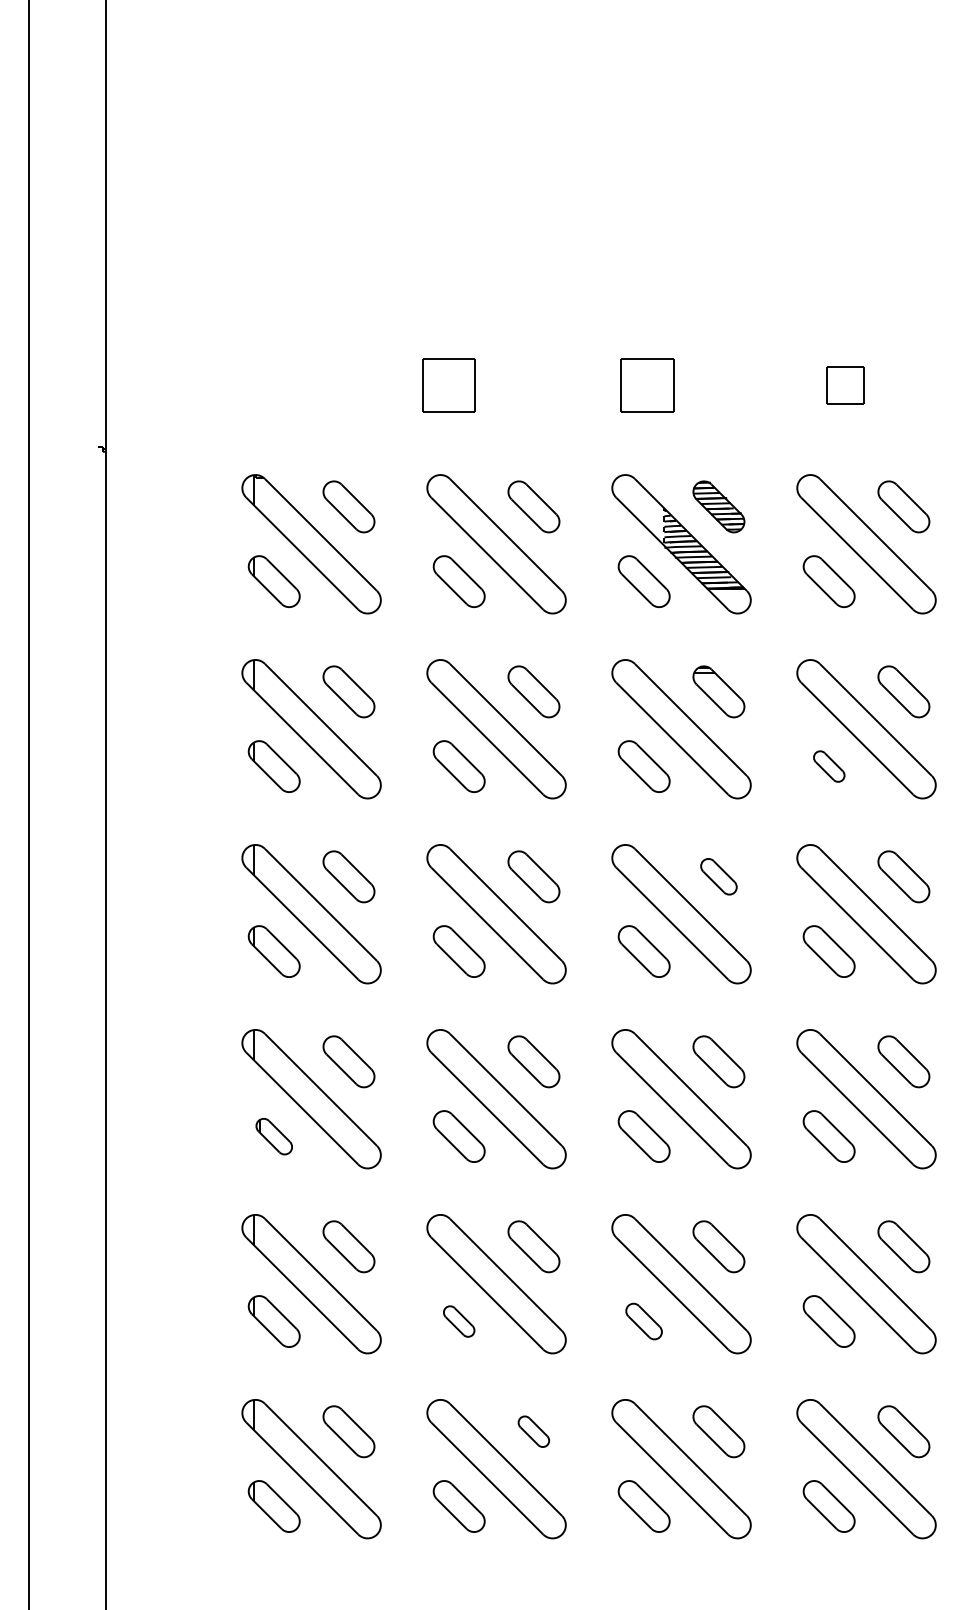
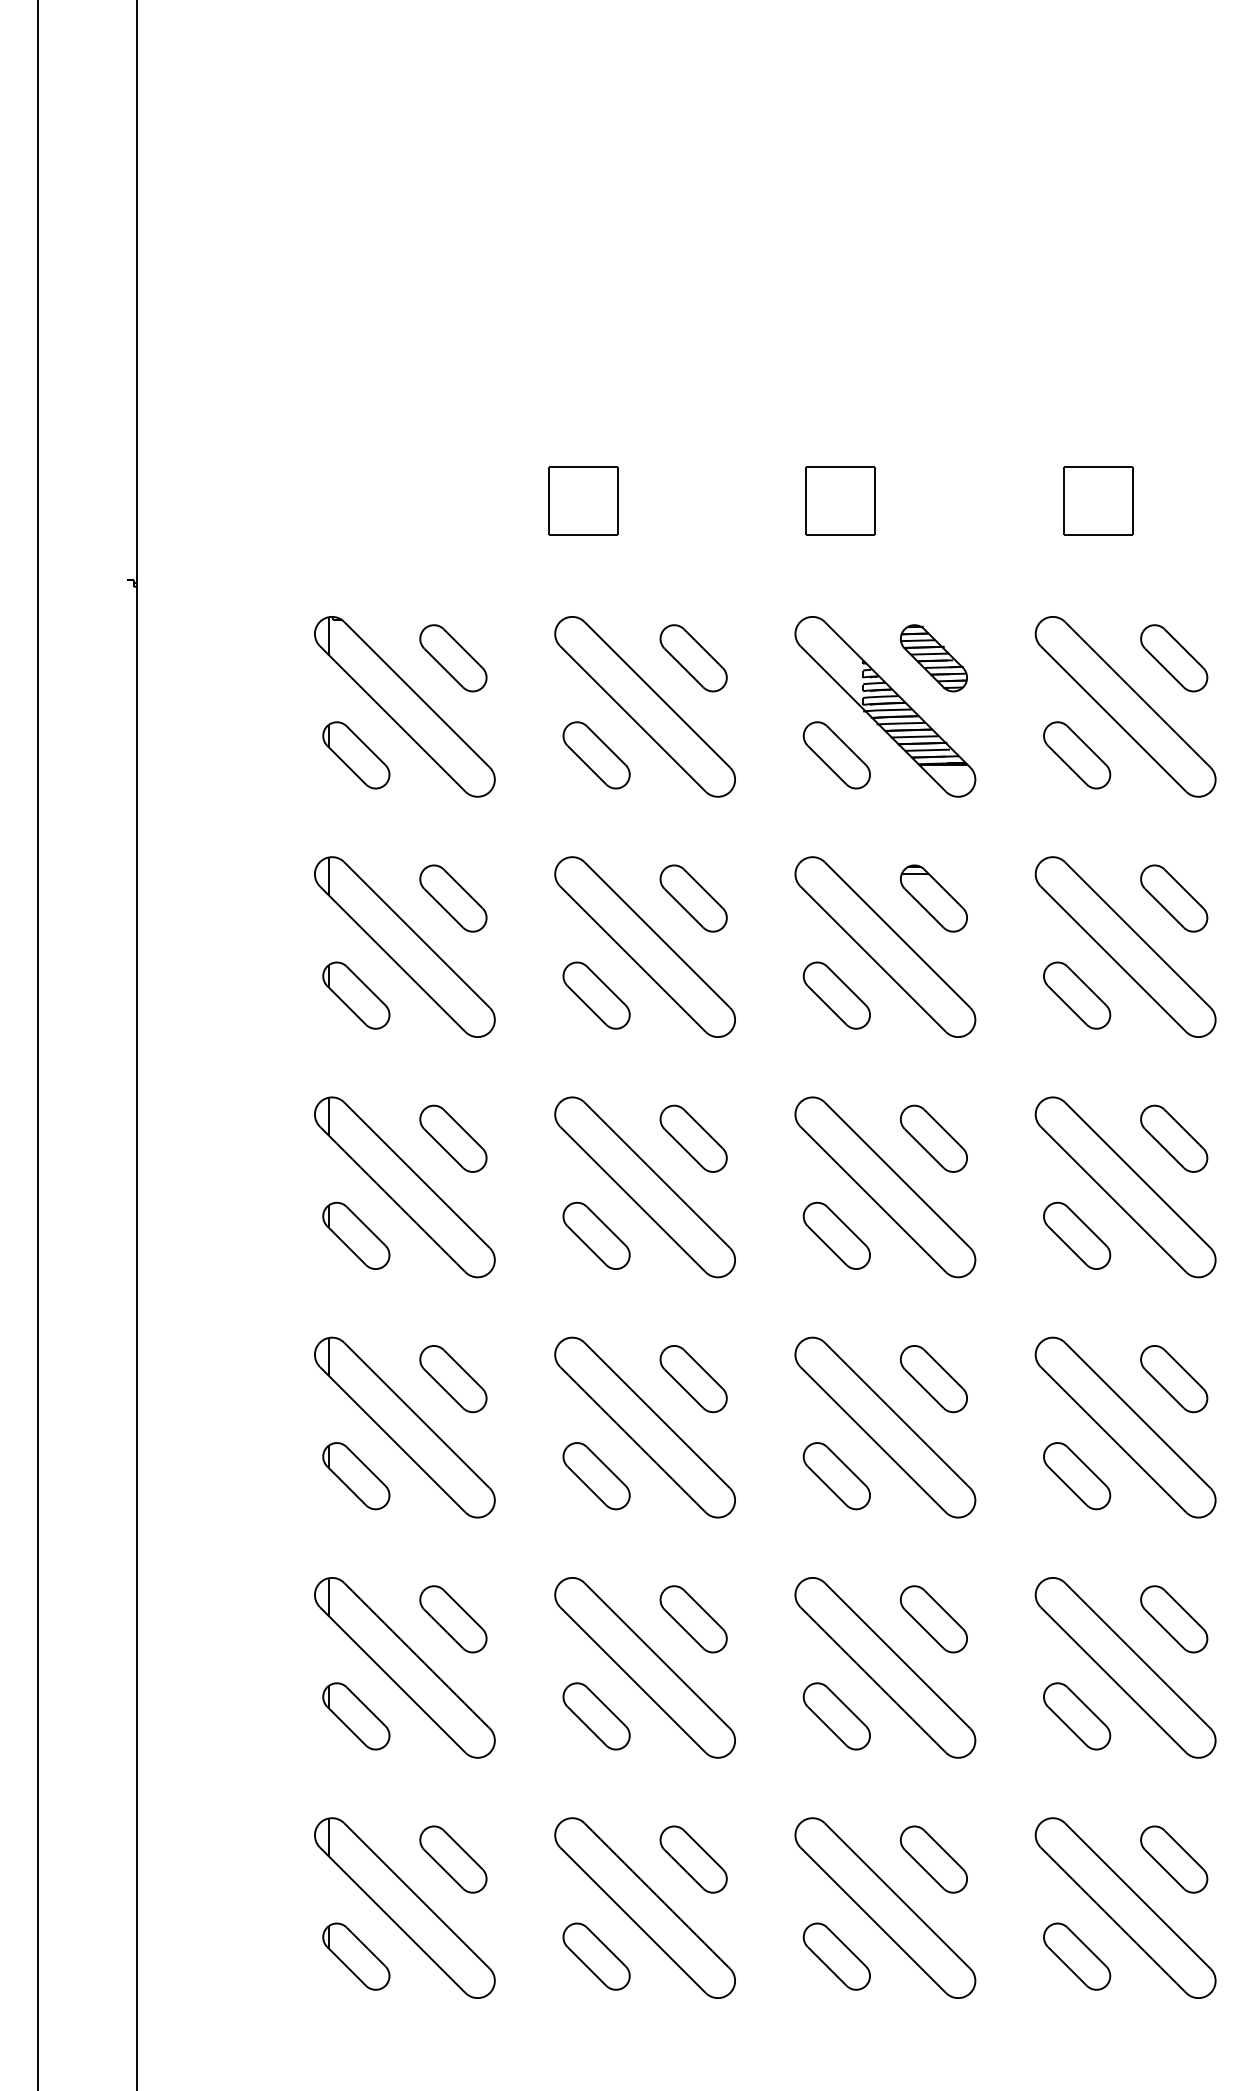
part: (845, 385) -> (1098, 500), size x1.43
part: (829, 766) -> (1077, 995), size x1.67
part: (718, 876) -> (933, 1138), size x1.43
part: (274, 1136) -> (356, 1476), size x1.43
part: (459, 1321) -> (596, 1716), size x1.67
part: (643, 1321) -> (836, 1716), size x1.43
part: (533, 1431) -> (693, 1859), size x1.67

